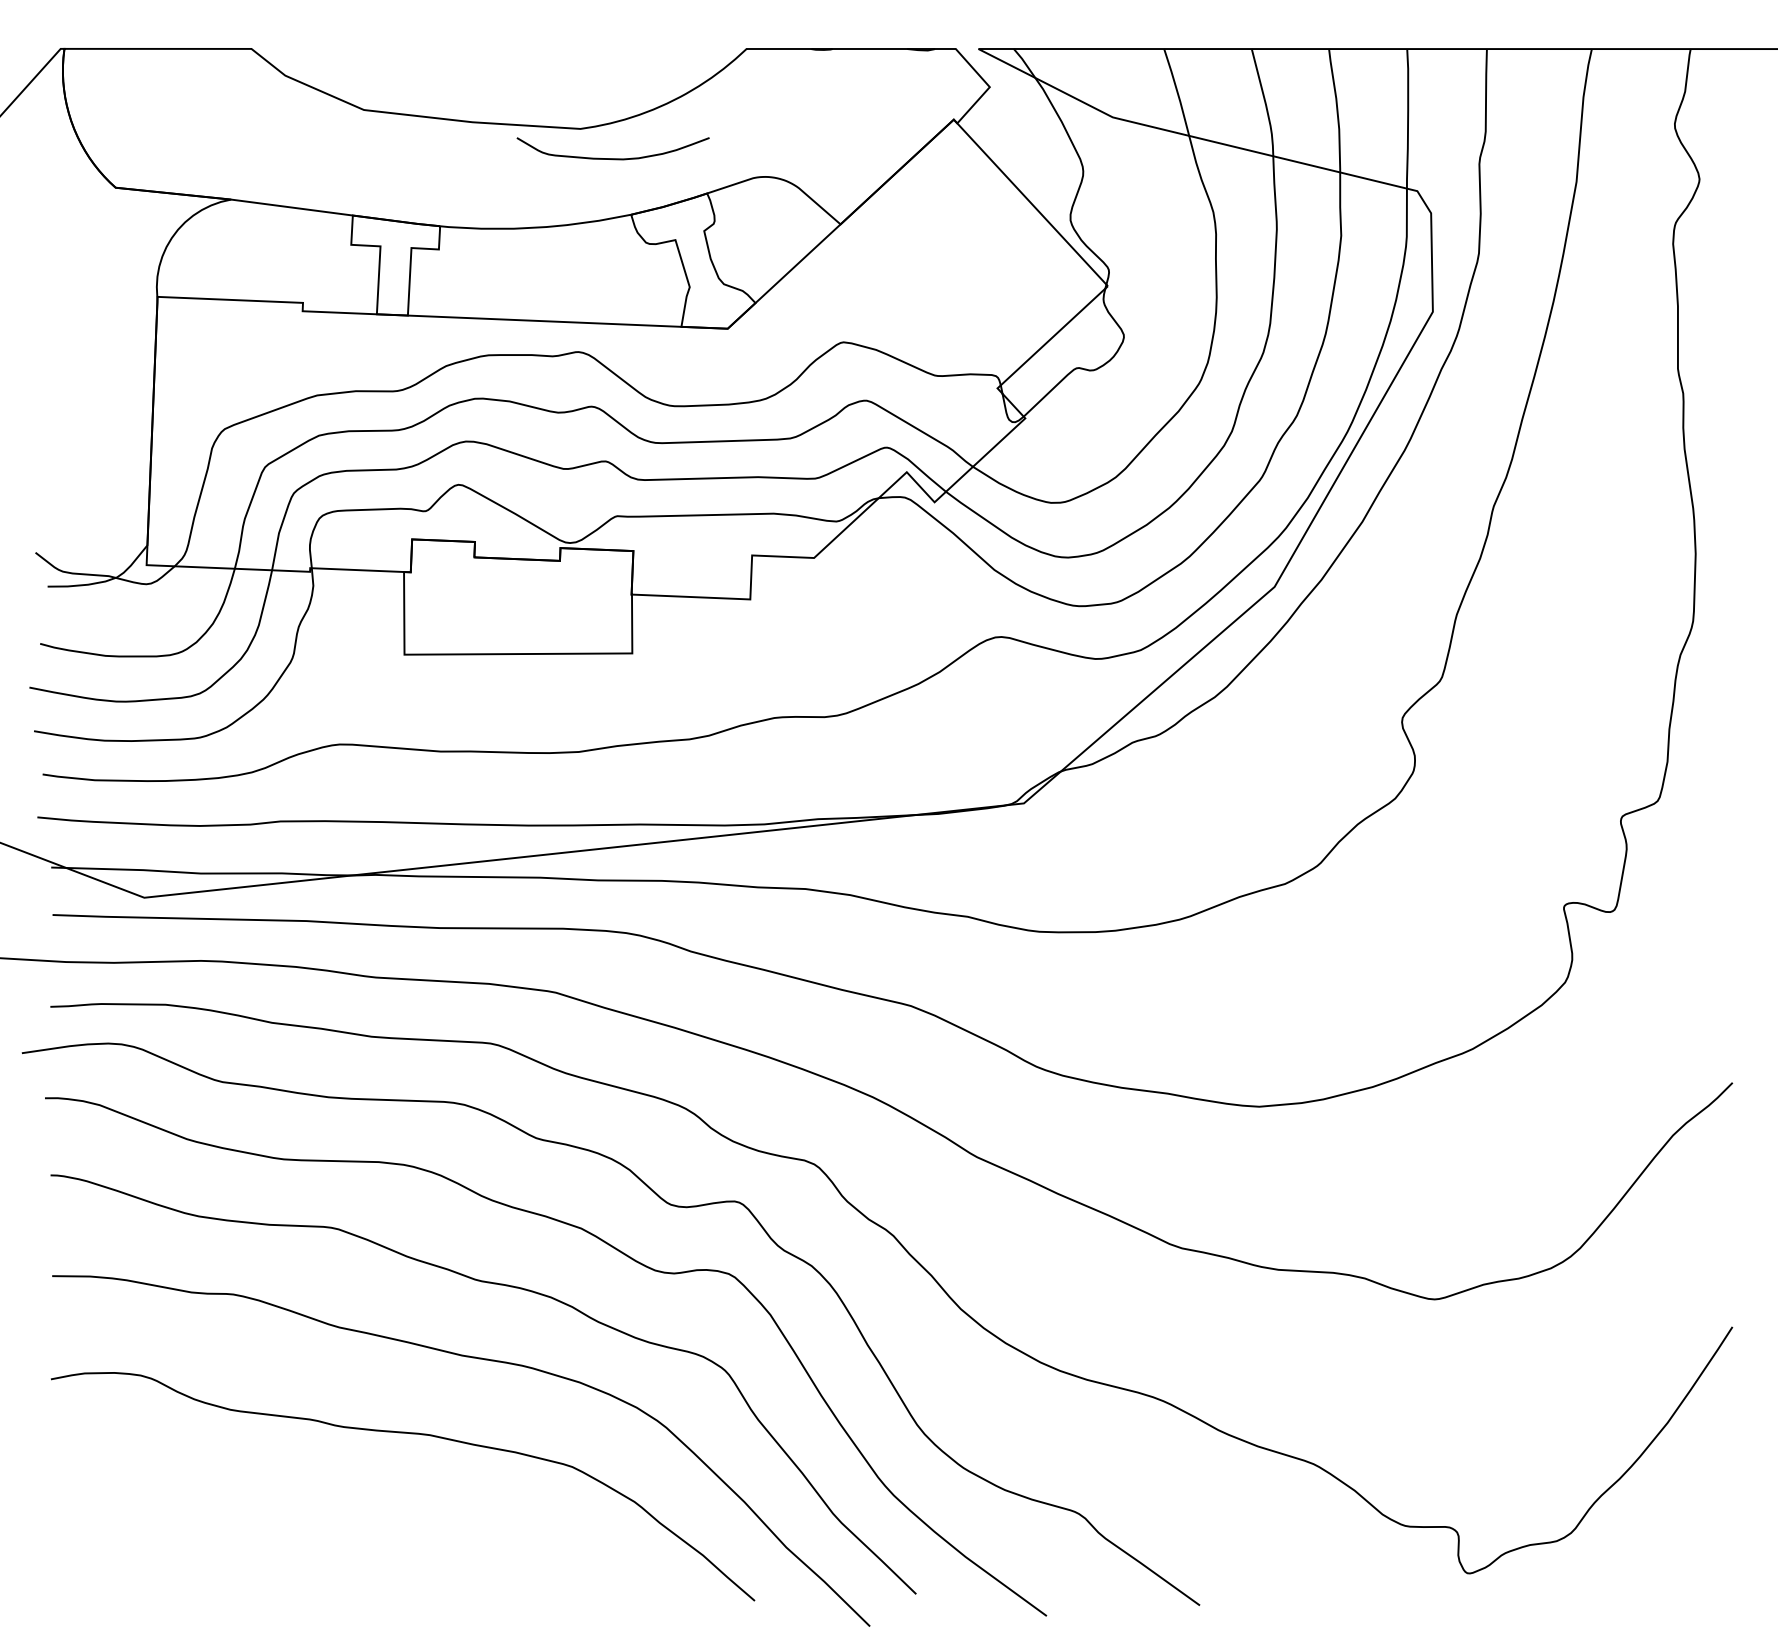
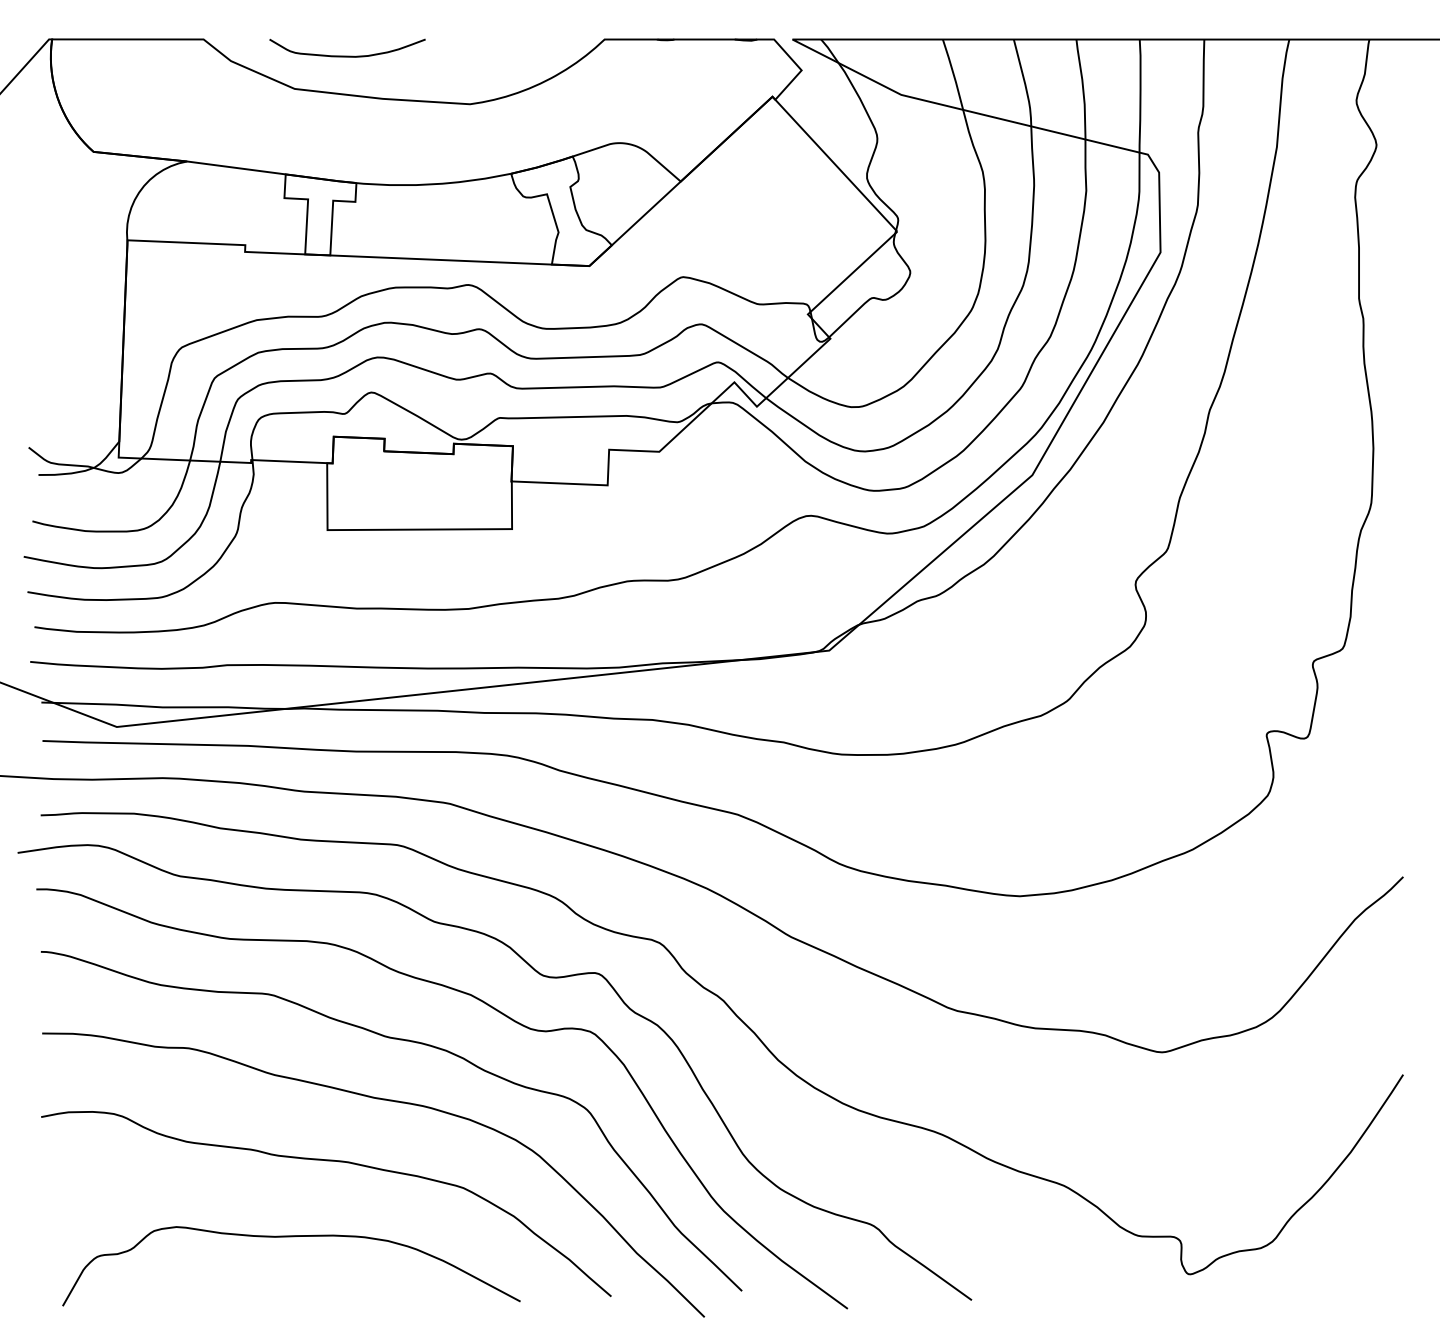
curve: (612, 158) -> (346, 56), moved
curve: (359, 1527) -> (291, 1237), added

